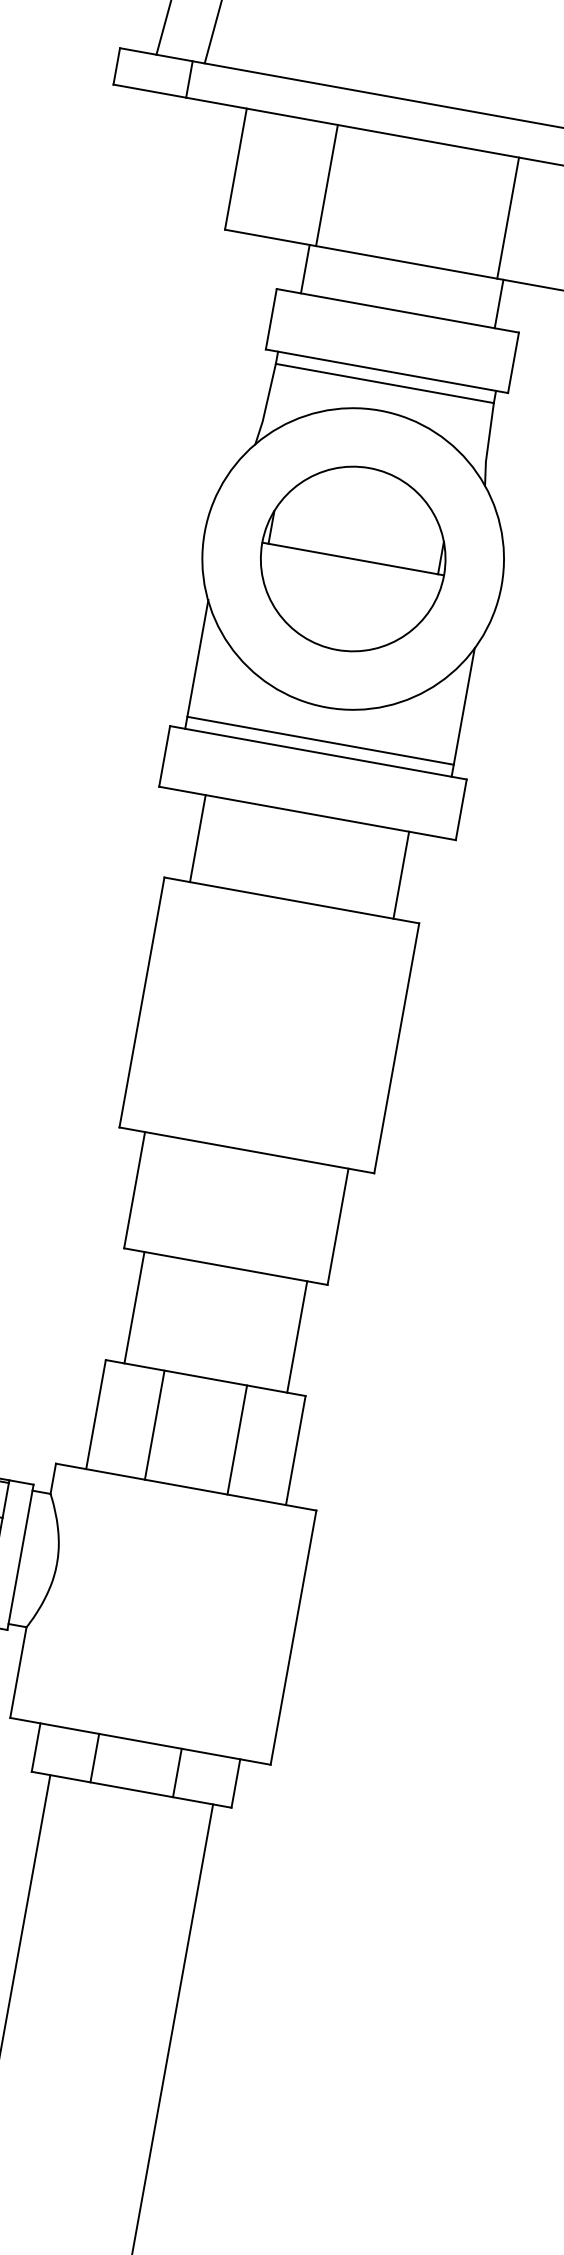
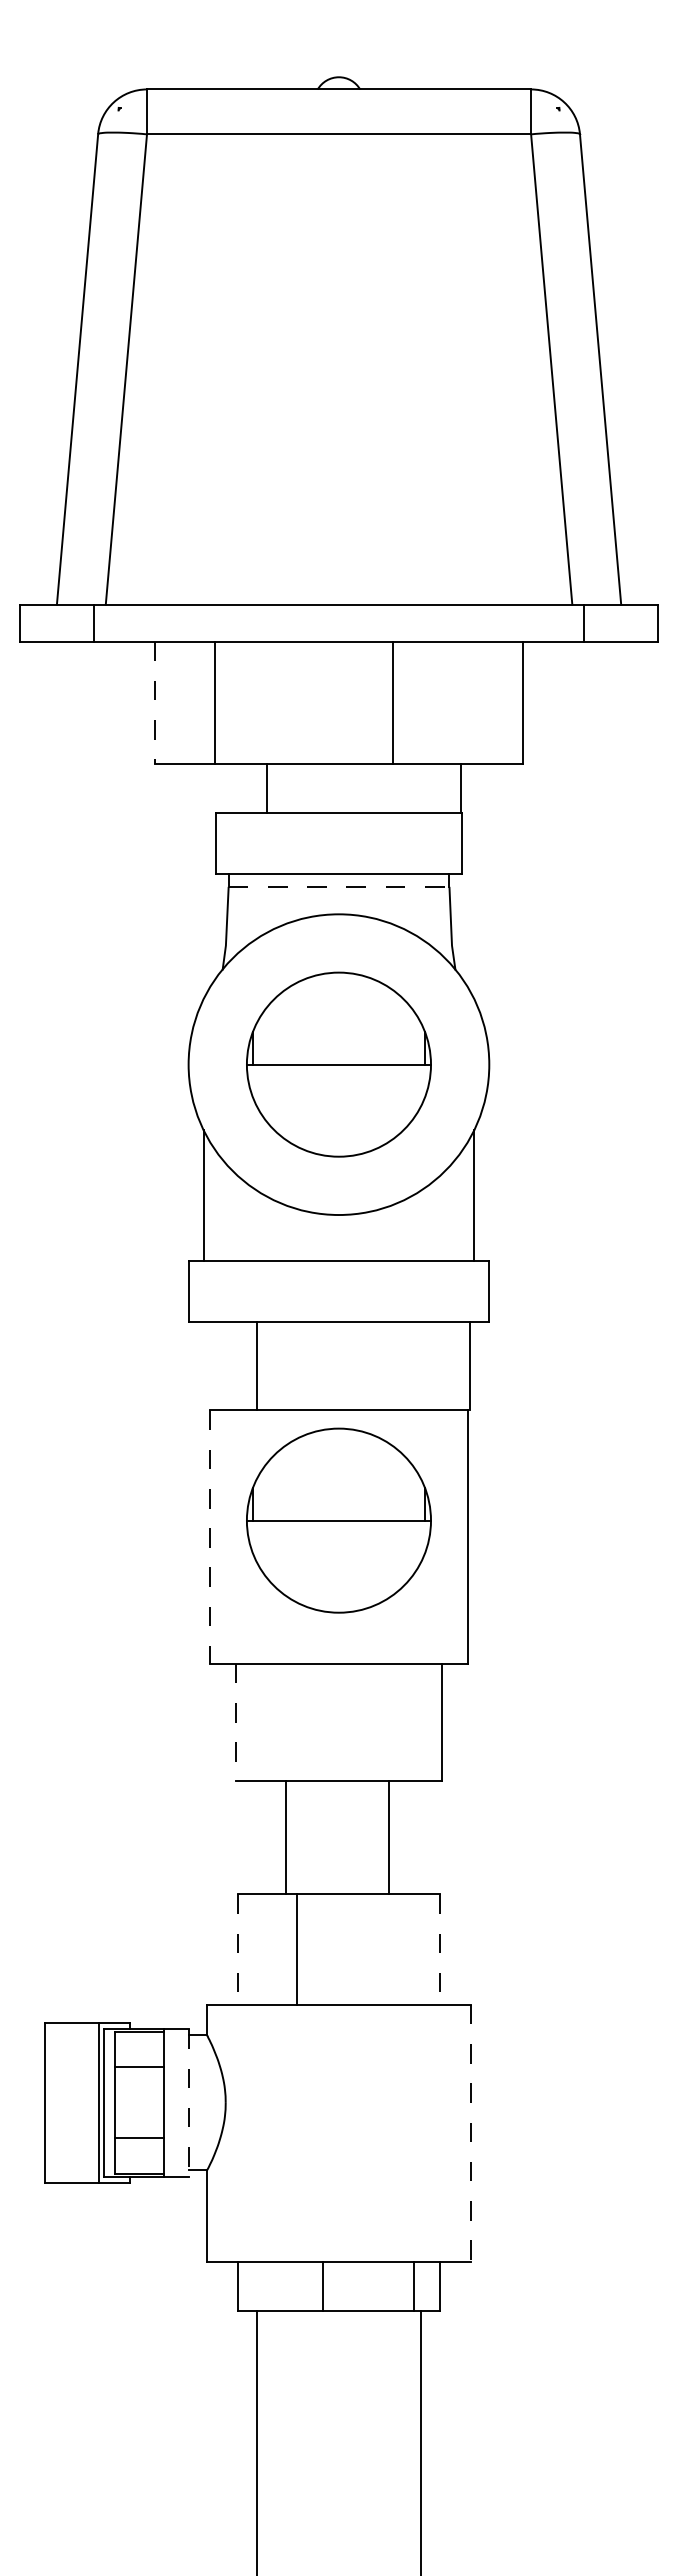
line: (236, 169) -> (155, 703), solid -> dashed
line: (327, 185) -> (215, 702), moved
line: (507, 217) -> (392, 702), moved
line: (305, 268) -> (266, 788), moved
line: (499, 303) -> (461, 788), moved
line: (385, 383) -> (339, 886), solid -> dashed
line: (320, 740) -> (338, 1248), removed
line: (197, 838) -> (256, 1366), moved
line: (401, 875) -> (470, 1366), moved
line: (142, 1003) -> (210, 1537), solid -> dashed
part: (271, 1008) -> (338, 1520), added
line: (134, 1190) -> (235, 1722), solid -> dashed
line: (134, 1307) -> (285, 1837), moved
line: (297, 1336) -> (389, 1837), moved
line: (95, 1415) -> (237, 1950), solid -> dashed
line: (237, 1439) -> (380, 1949), removed
line: (296, 1451) -> (440, 1950), solid -> dashed
line: (20, 1556) -> (188, 2102), solid -> dashed
line: (293, 1637) -> (470, 2133), solid -> dashed
line: (95, 1757) -> (323, 2286), moved
line: (177, 1772) -> (413, 2286), moved

